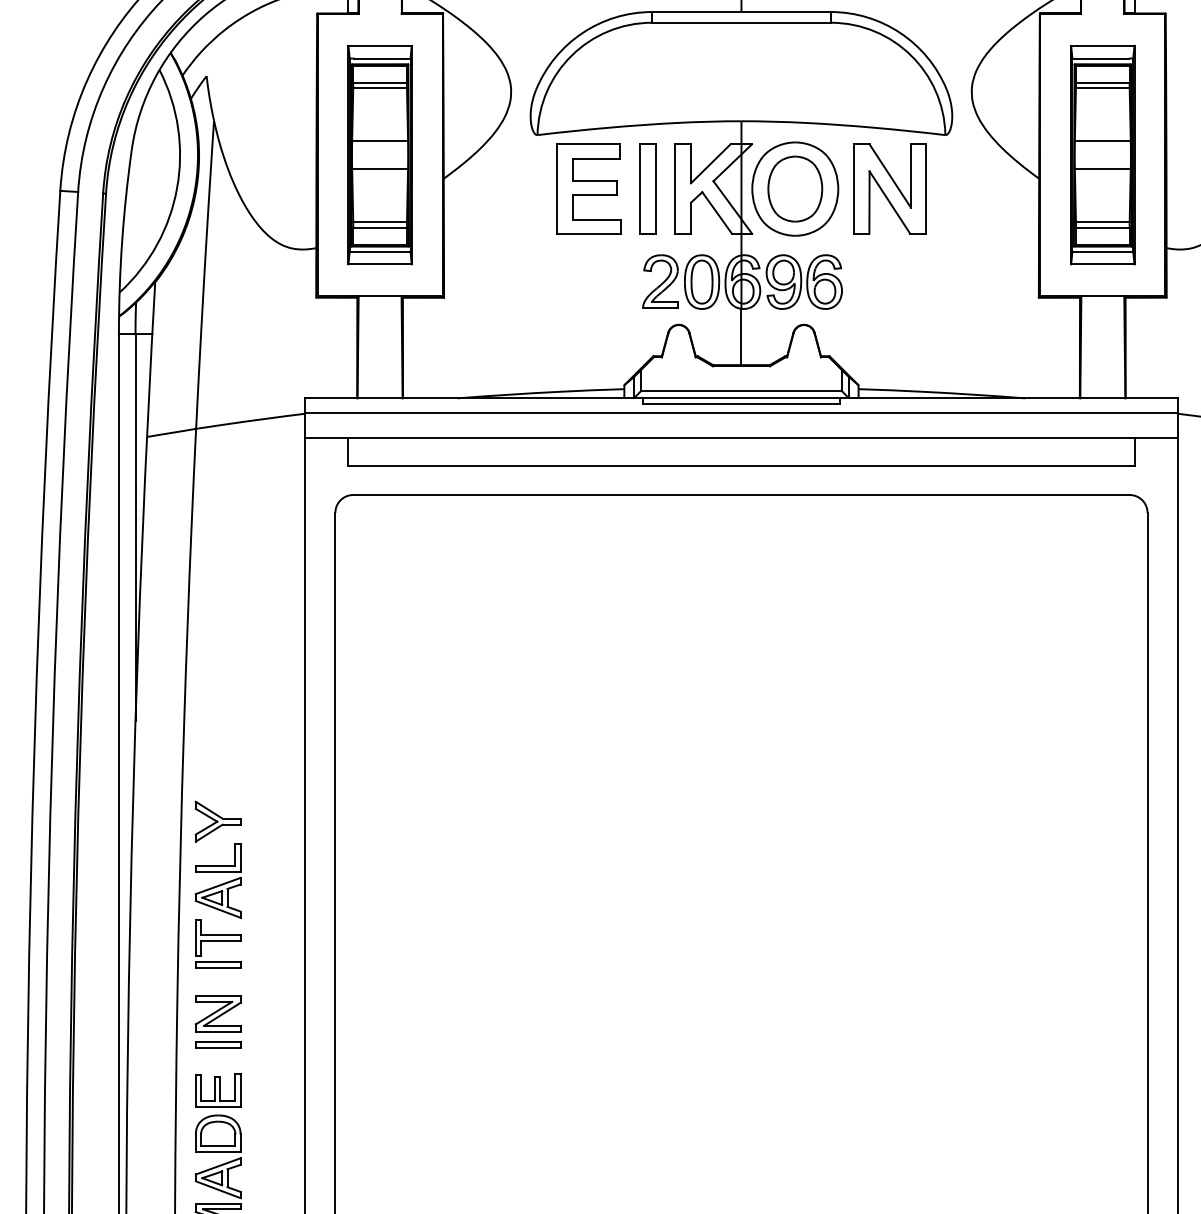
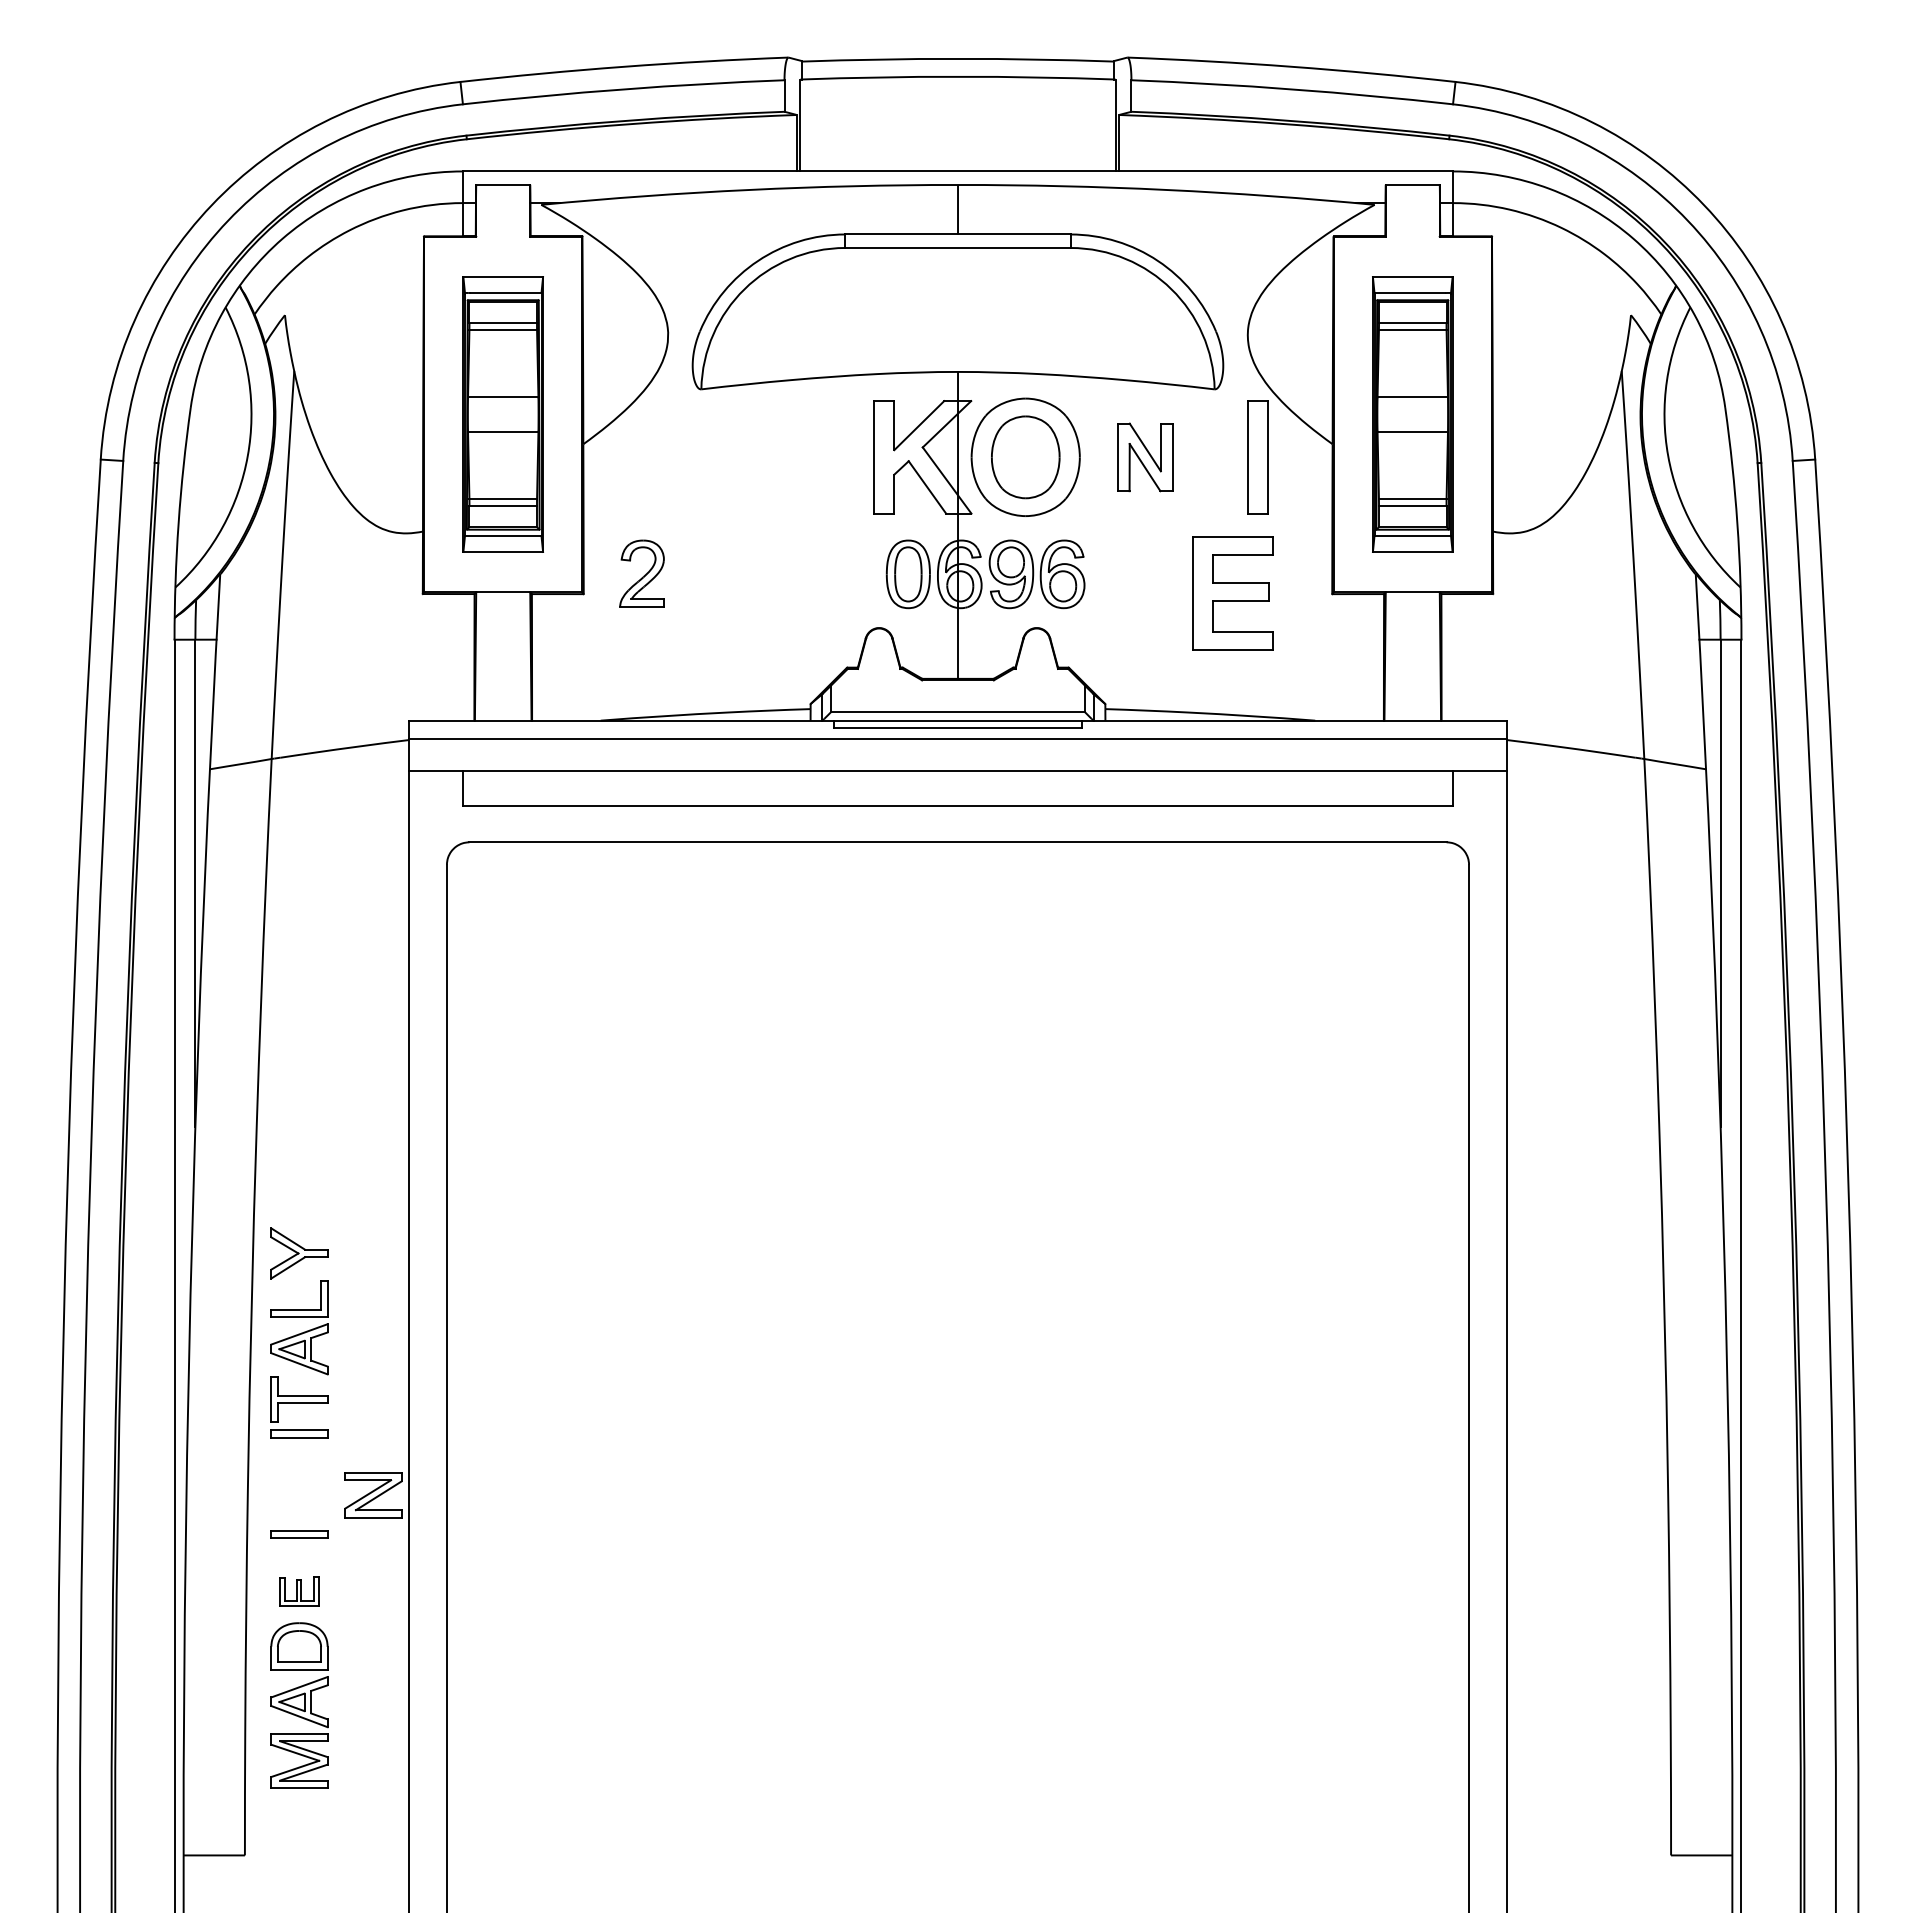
part: (588, 189) -> (1232, 593), moved
part: (647, 189) -> (1257, 457), moved
part: (890, 189) -> (1145, 457), size x0.6
part: (660, 281) -> (641, 573), moved
part: (218, 1014) -> (373, 1495), moved
part: (218, 1090) -> (299, 1591), size x0.7

